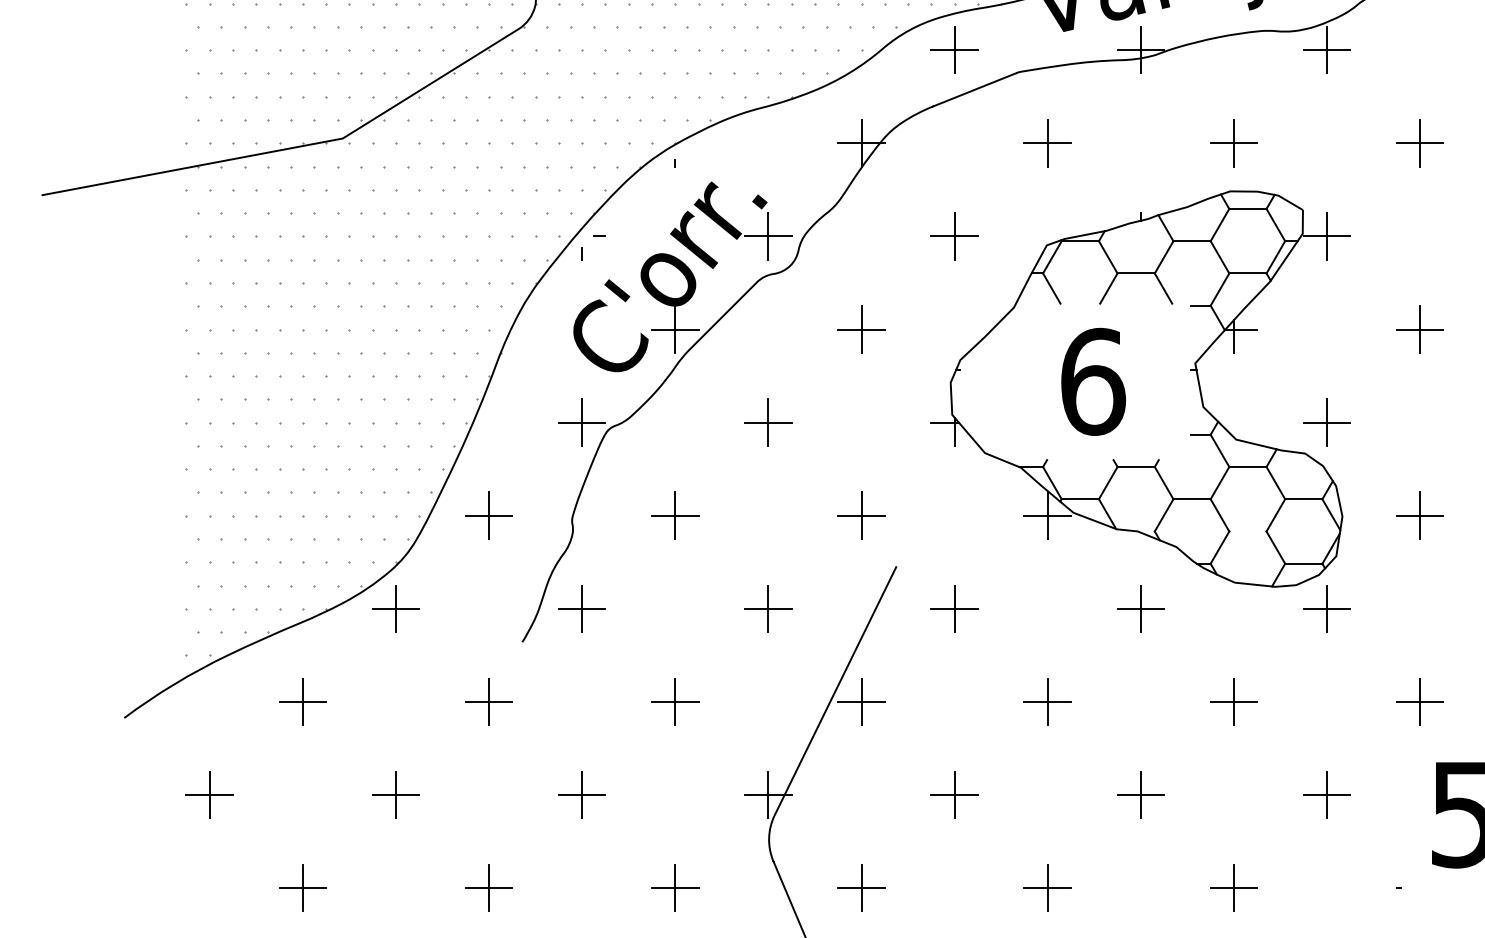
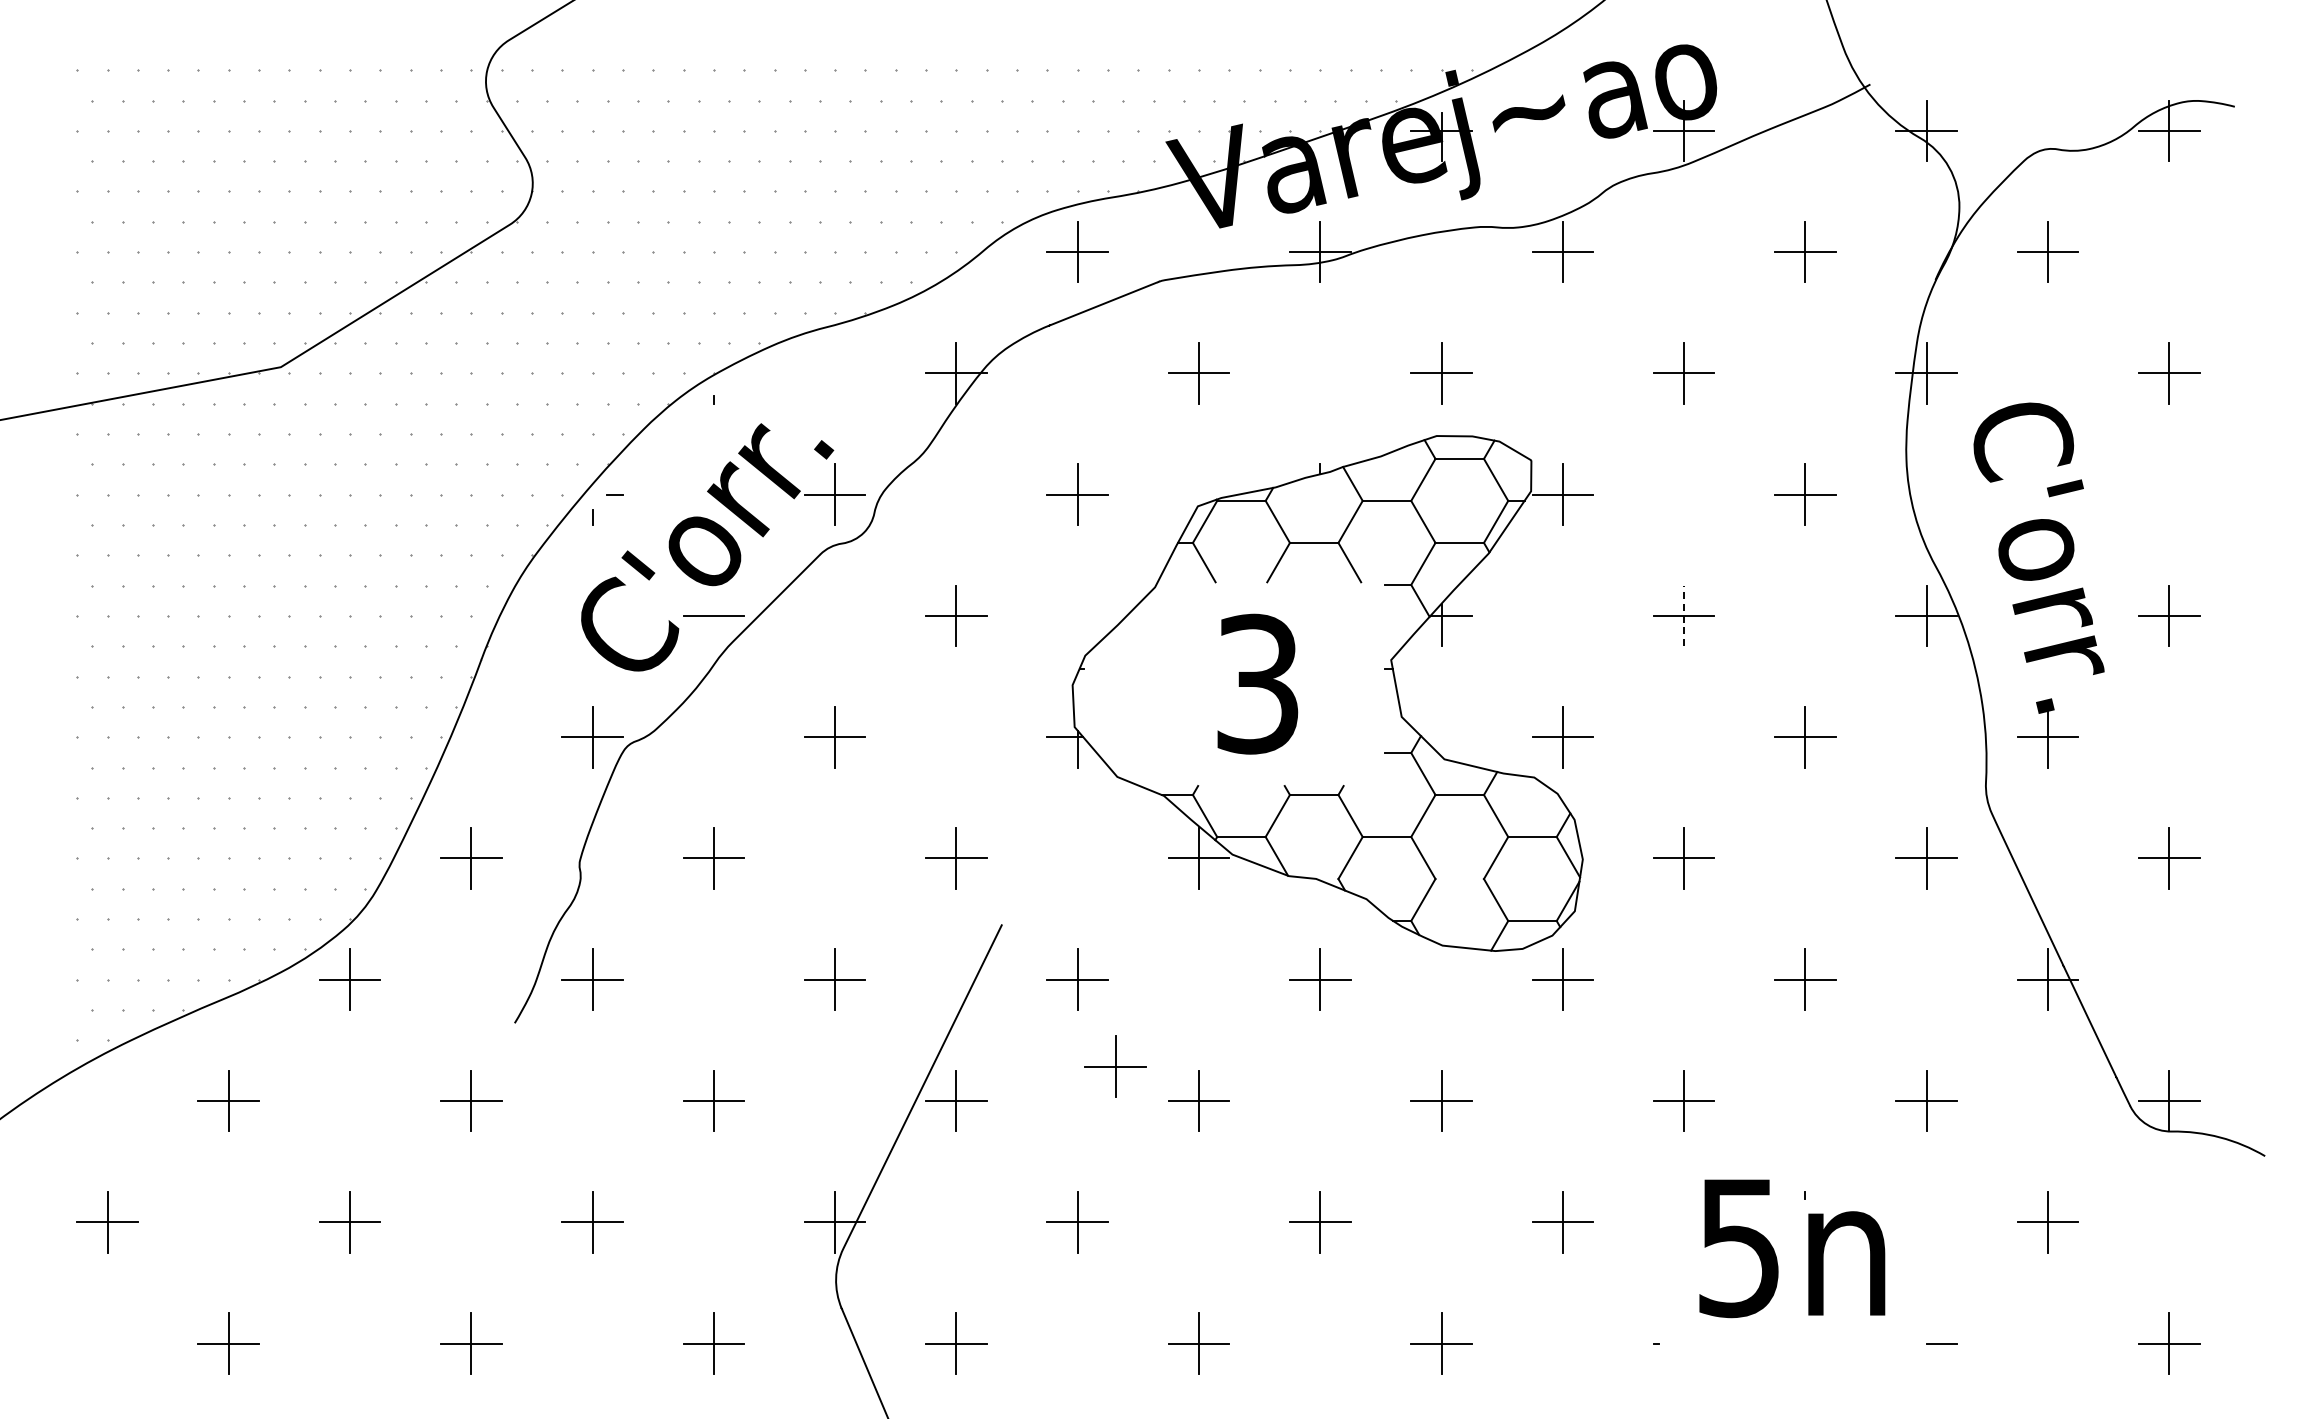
line: (674, 329) -> (713, 615), removed
line: (1420, 329) -> (1684, 615), solid -> dashed
text: (1093, 381) -> (1258, 683), 6 -> 3
part: (983, 675) -> (1115, 1066), added

